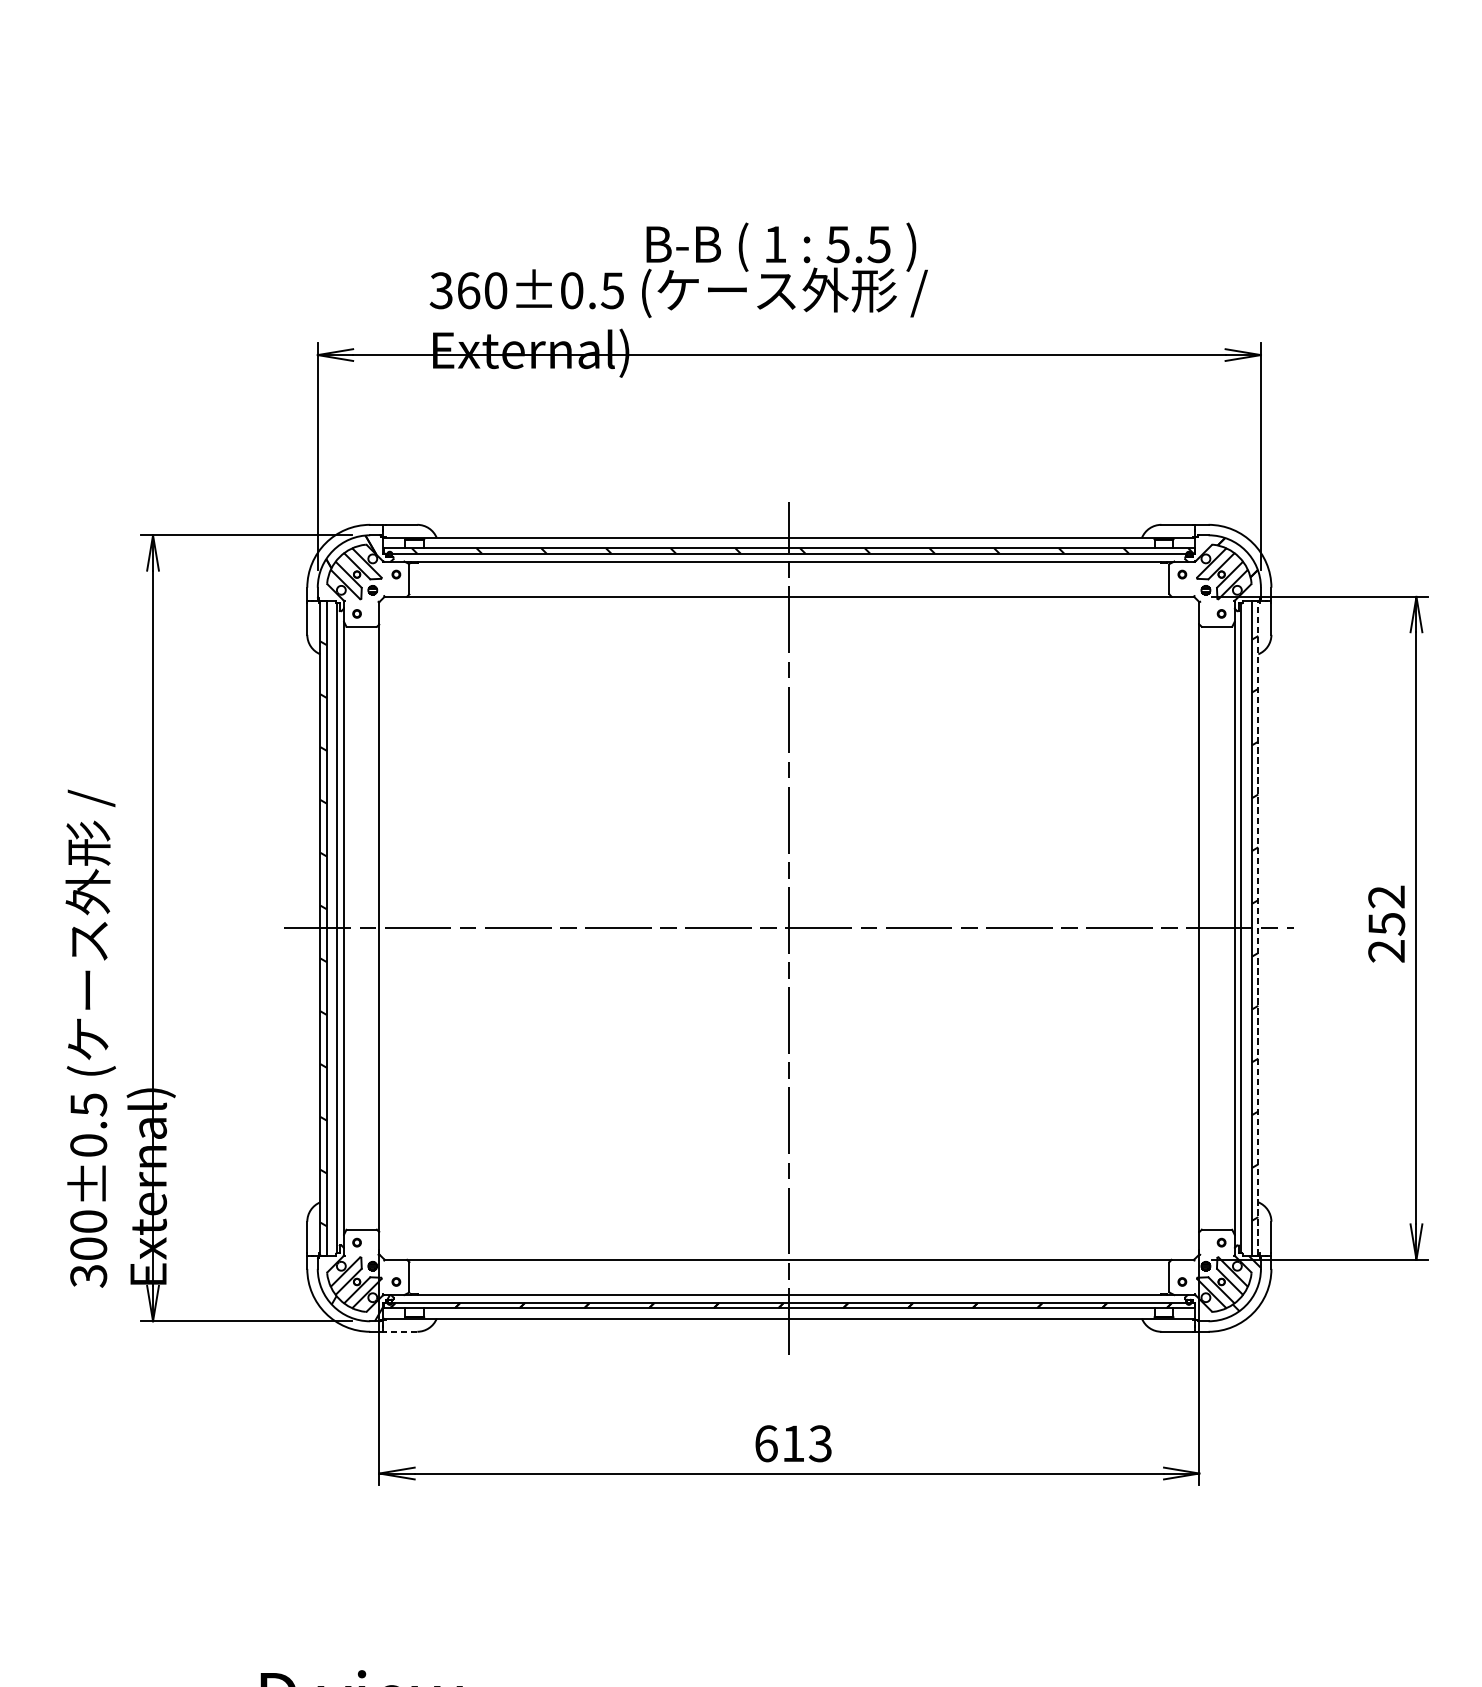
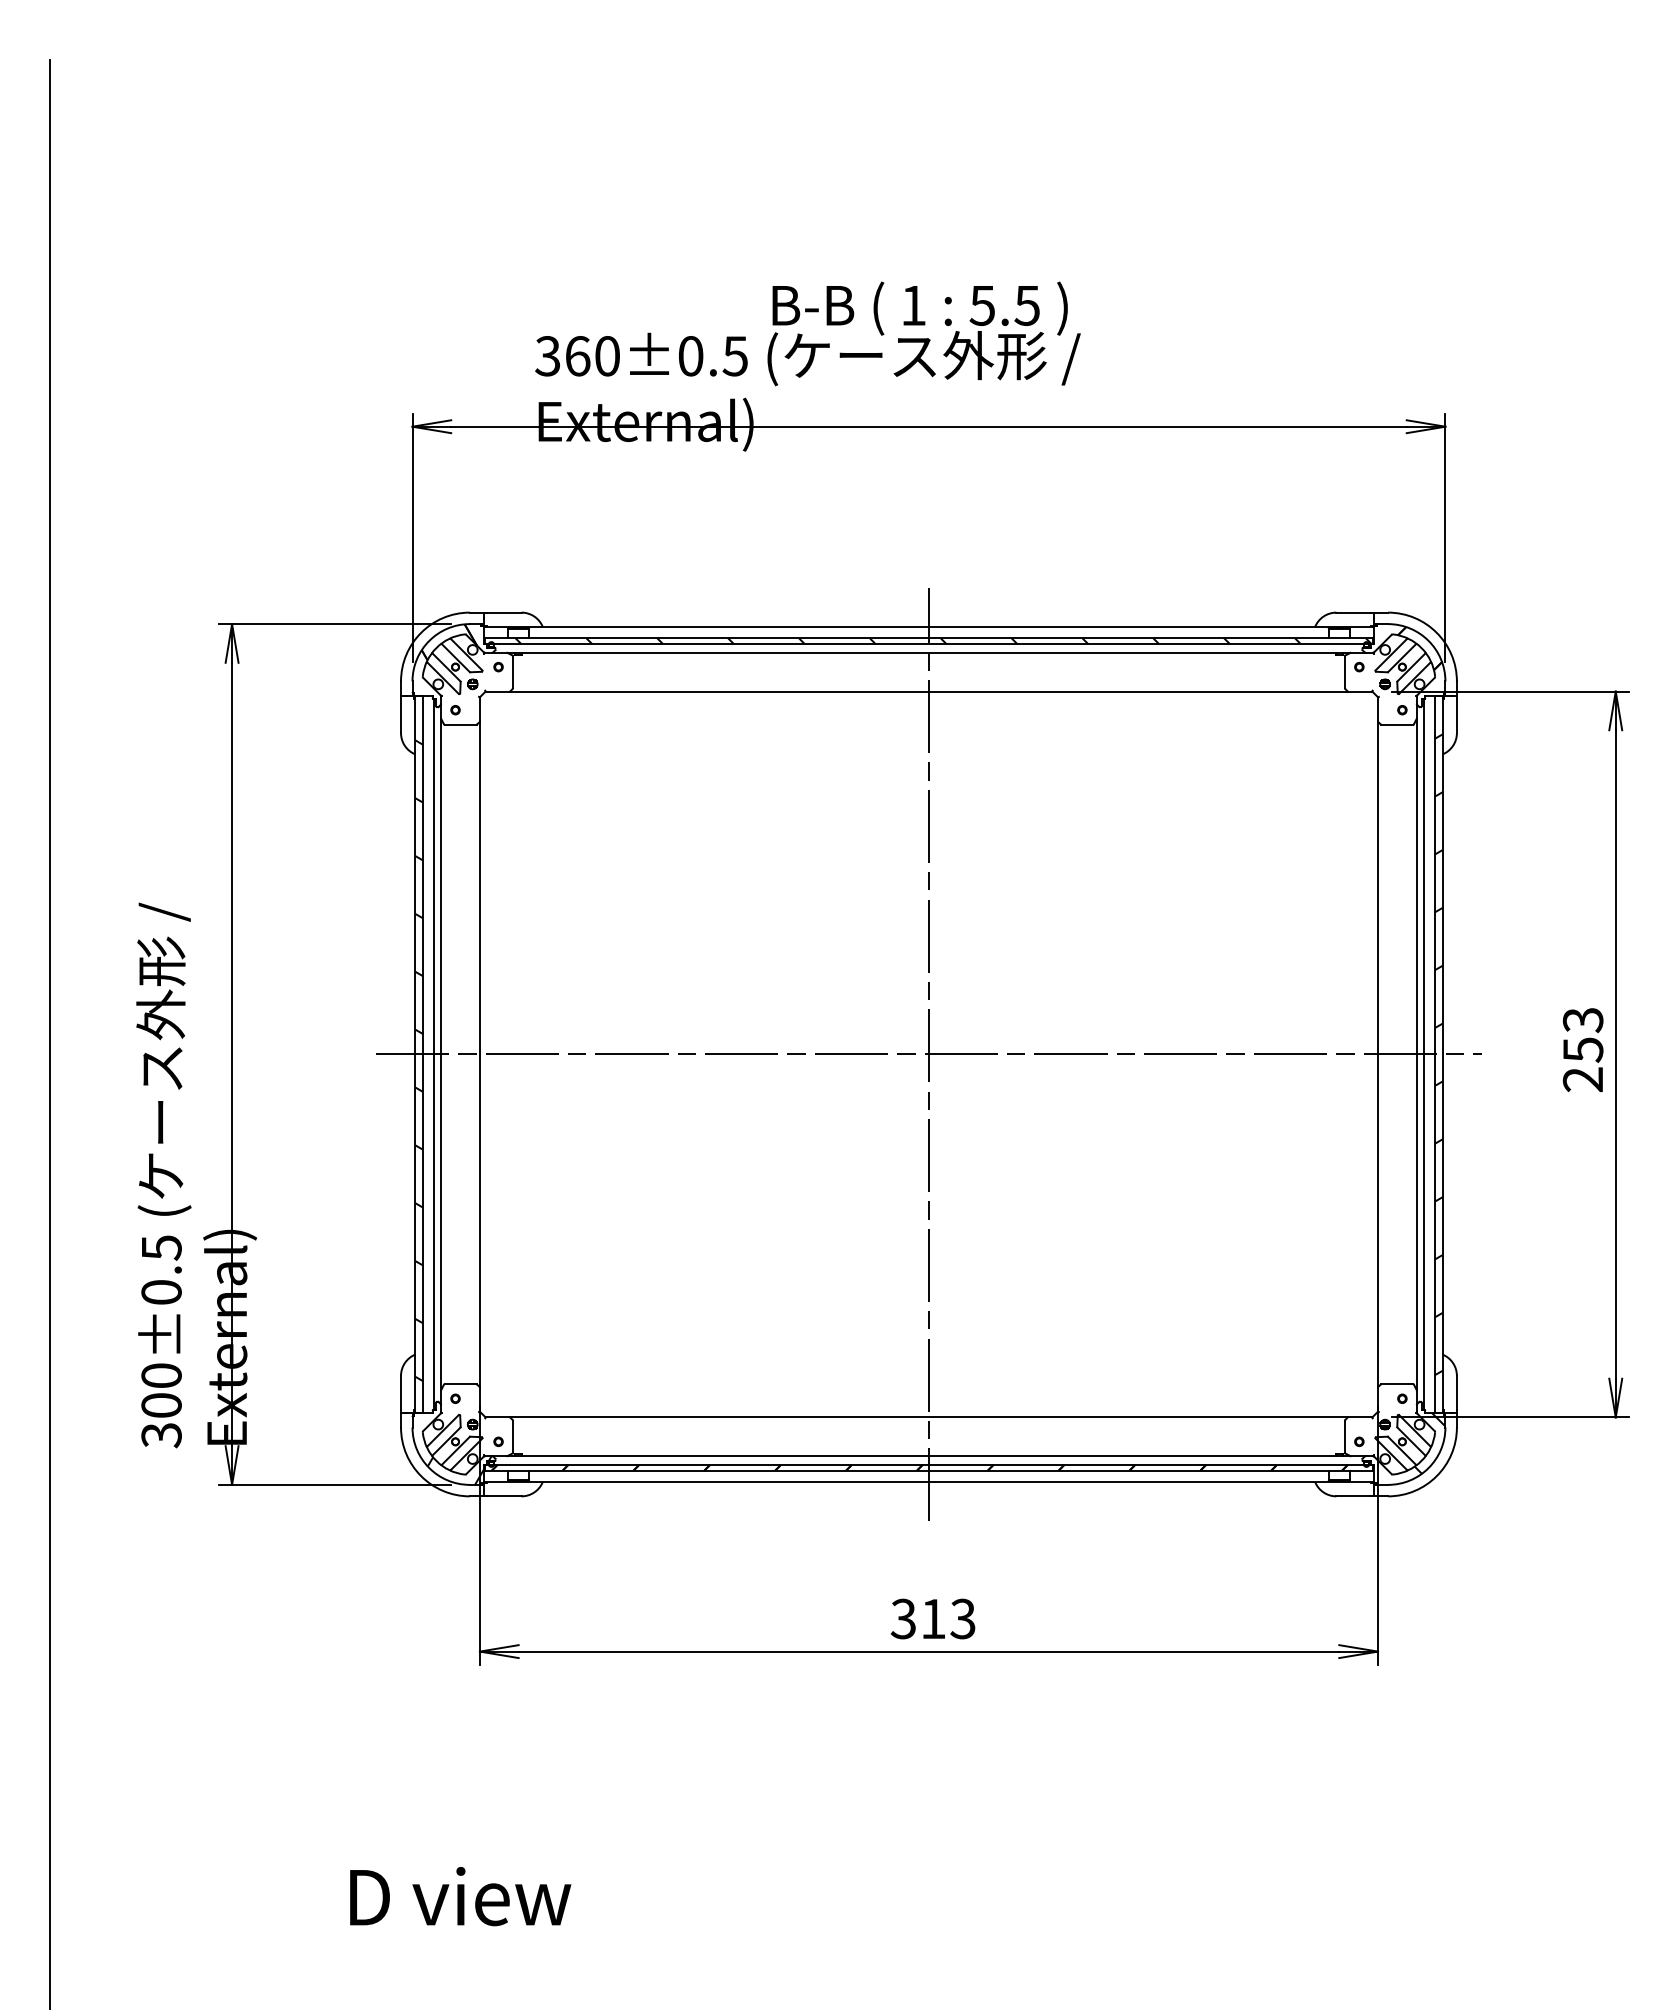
text: (1387, 897) -> (1583, 1020), 252 -> 253
line: (1258, 928) -> (1442, 1054), dashed -> solid
line: (400, 1331) -> (503, 1496), dashed -> solid
text: (766, 1443) -> (903, 1618), 613 -> 313

